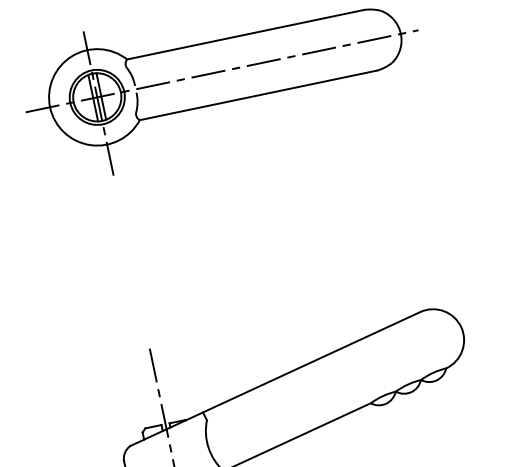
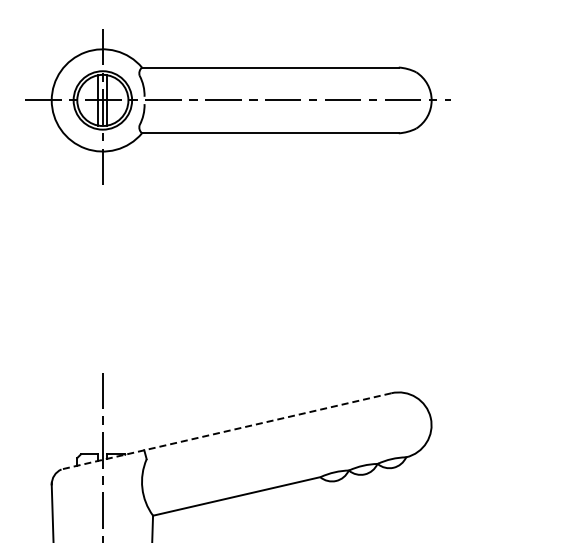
line: (274, 379) -> (225, 431), solid -> dashed

